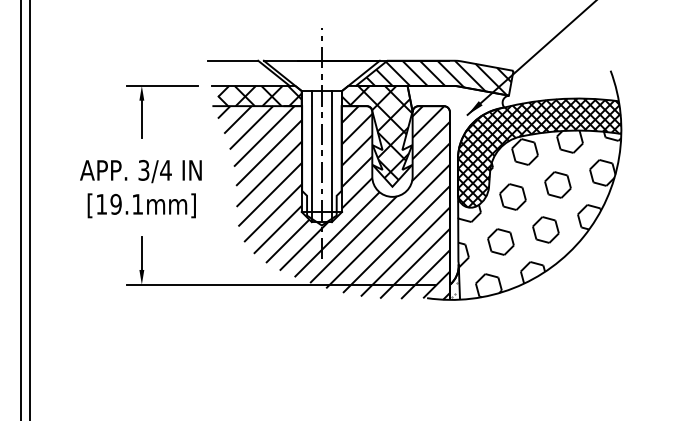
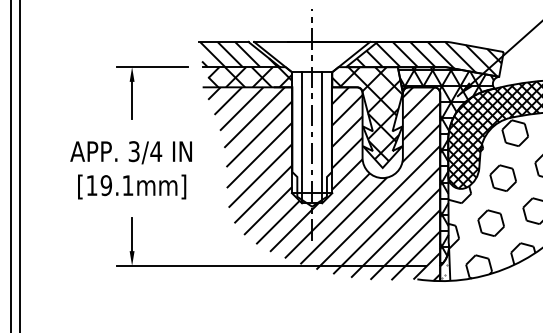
hatch: (248, 72) -> (238, 53), added
hatch: (455, 183) -> (445, 164), added

